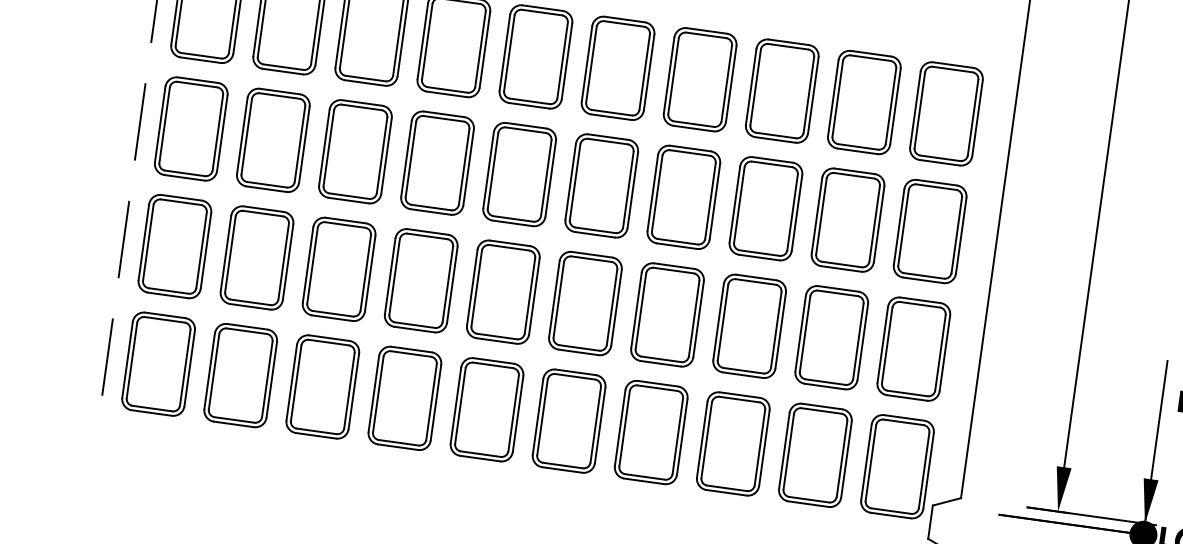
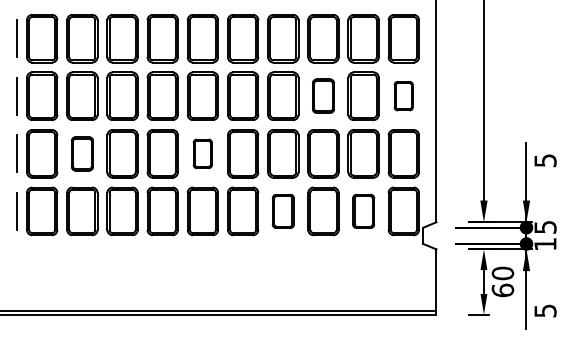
part: (766, 207) -> (323, 95), size x0.7
part: (929, 229) -> (403, 95), size x0.6
part: (257, 257) -> (82, 153), size x0.7
part: (502, 291) -> (202, 153), size x0.6
part: (651, 432) -> (283, 211), size x0.7
part: (815, 455) -> (363, 211), size x0.7

